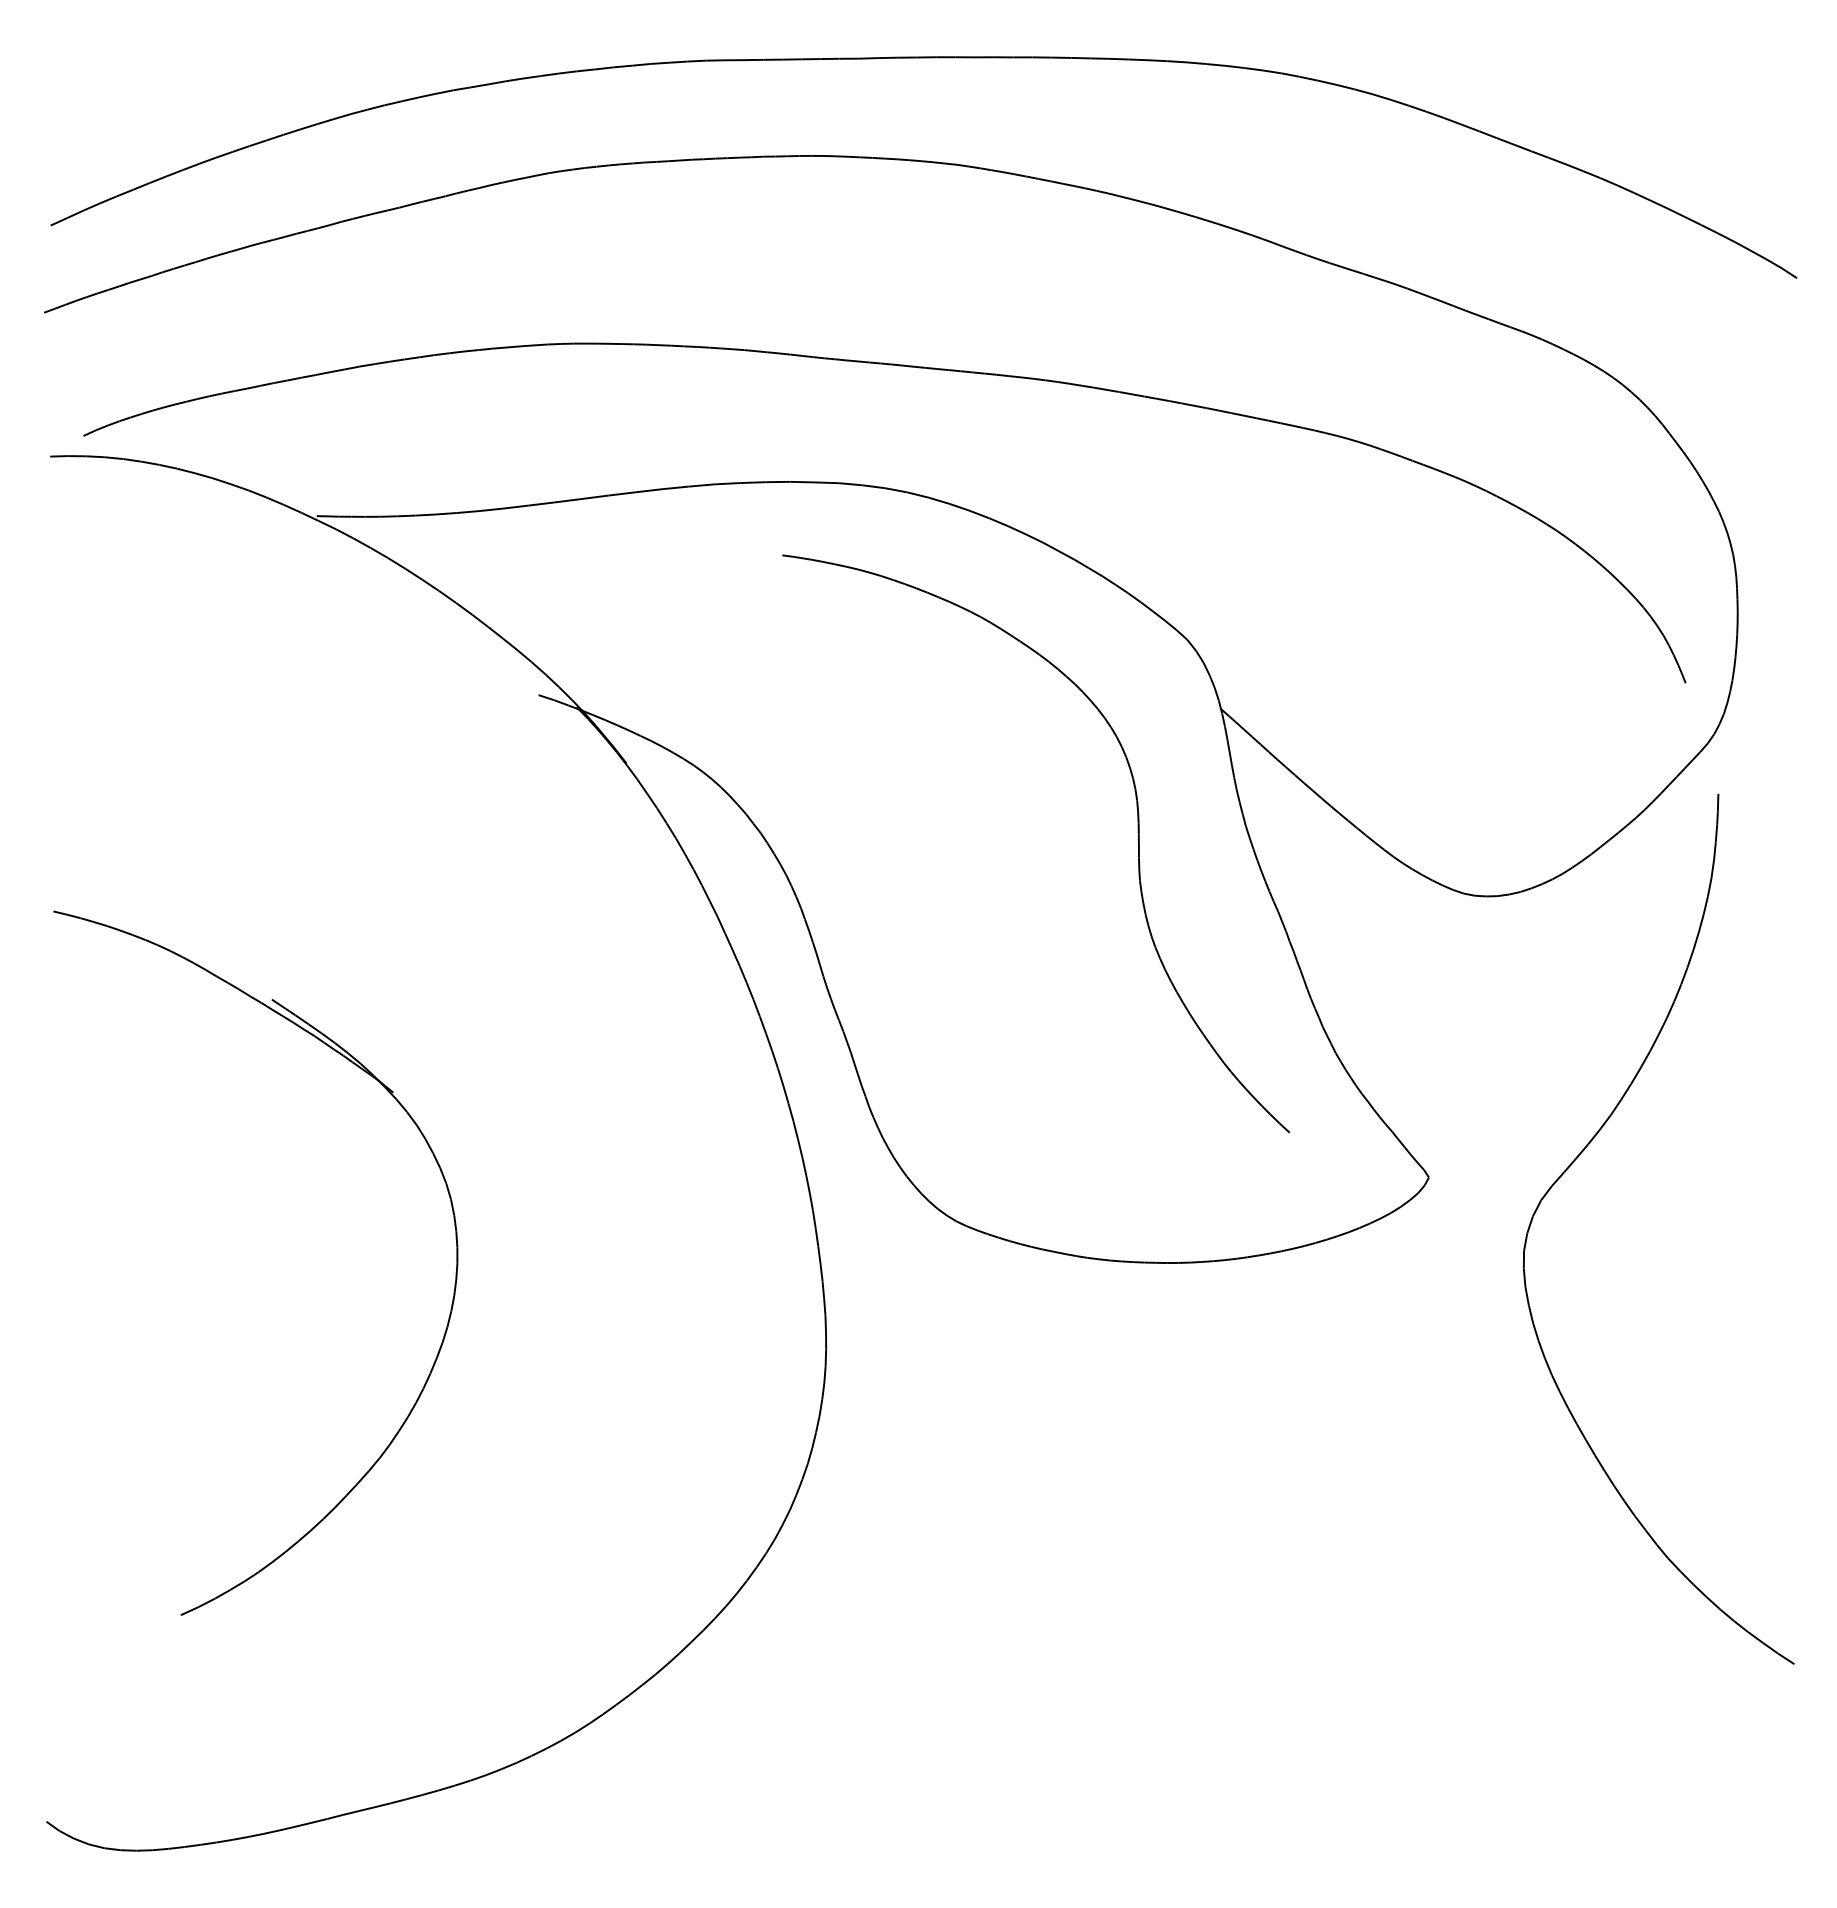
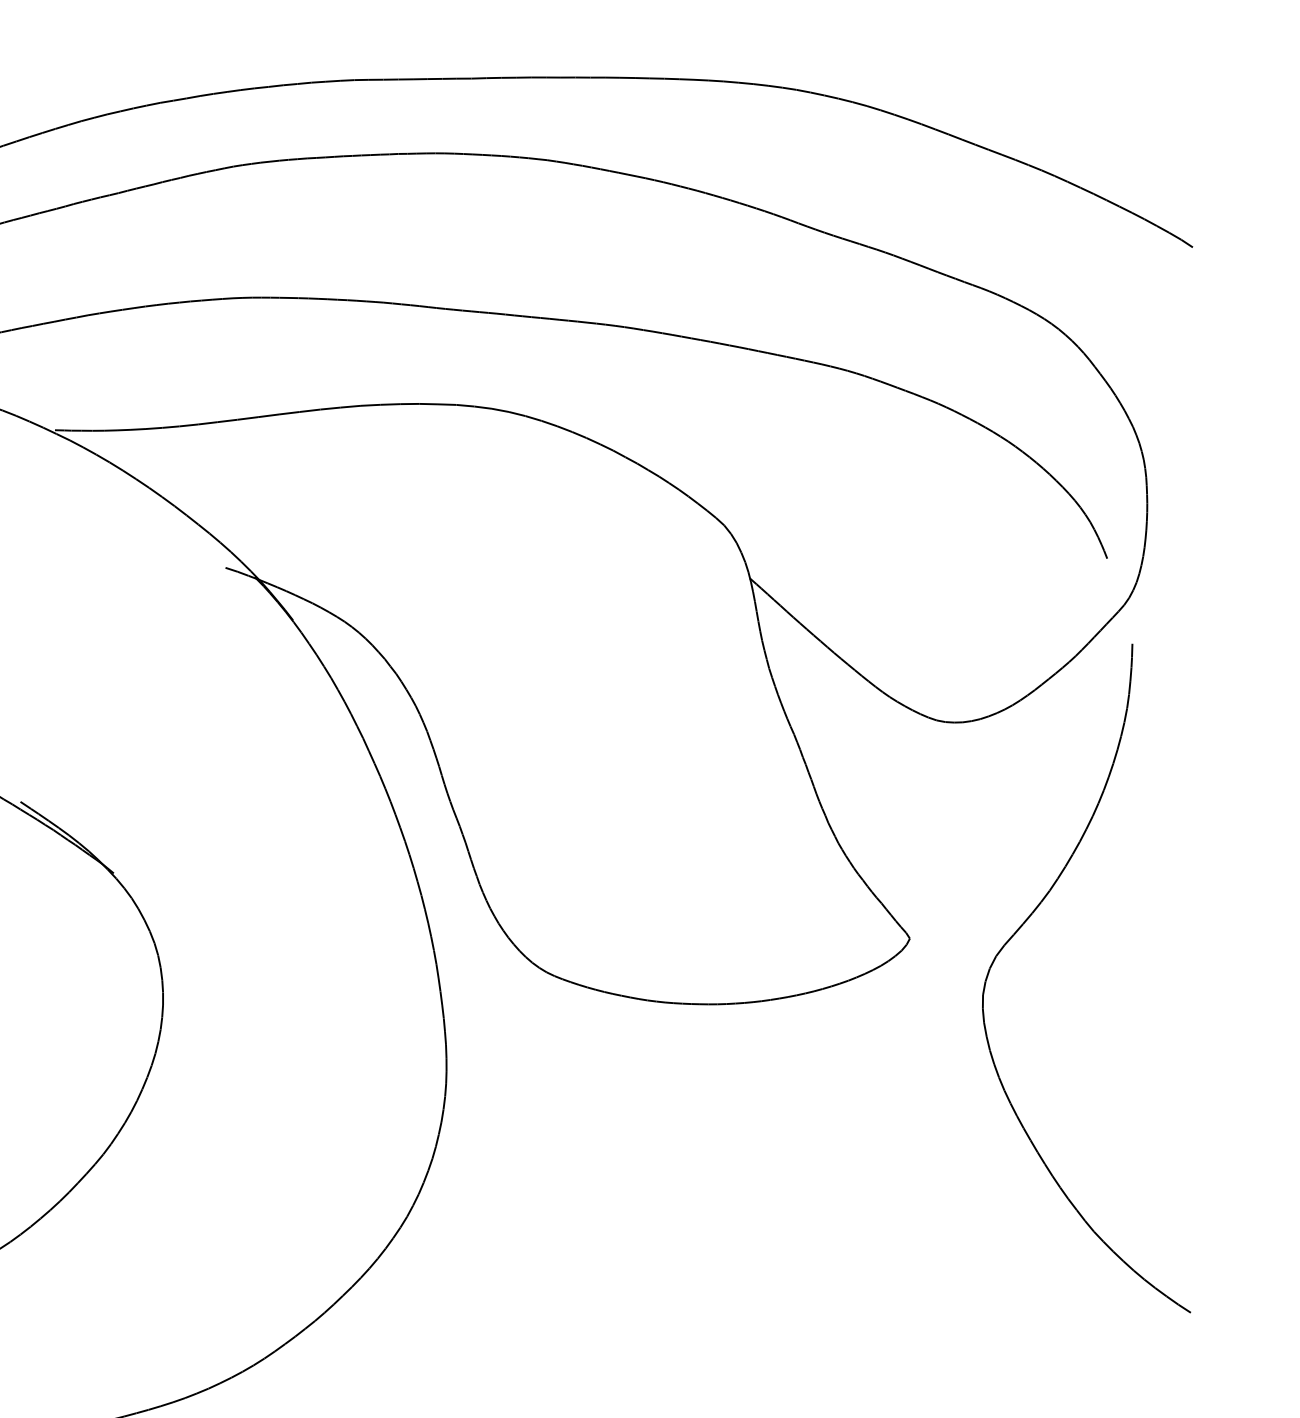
part: (1137, 835) -> (685, 675), removed

